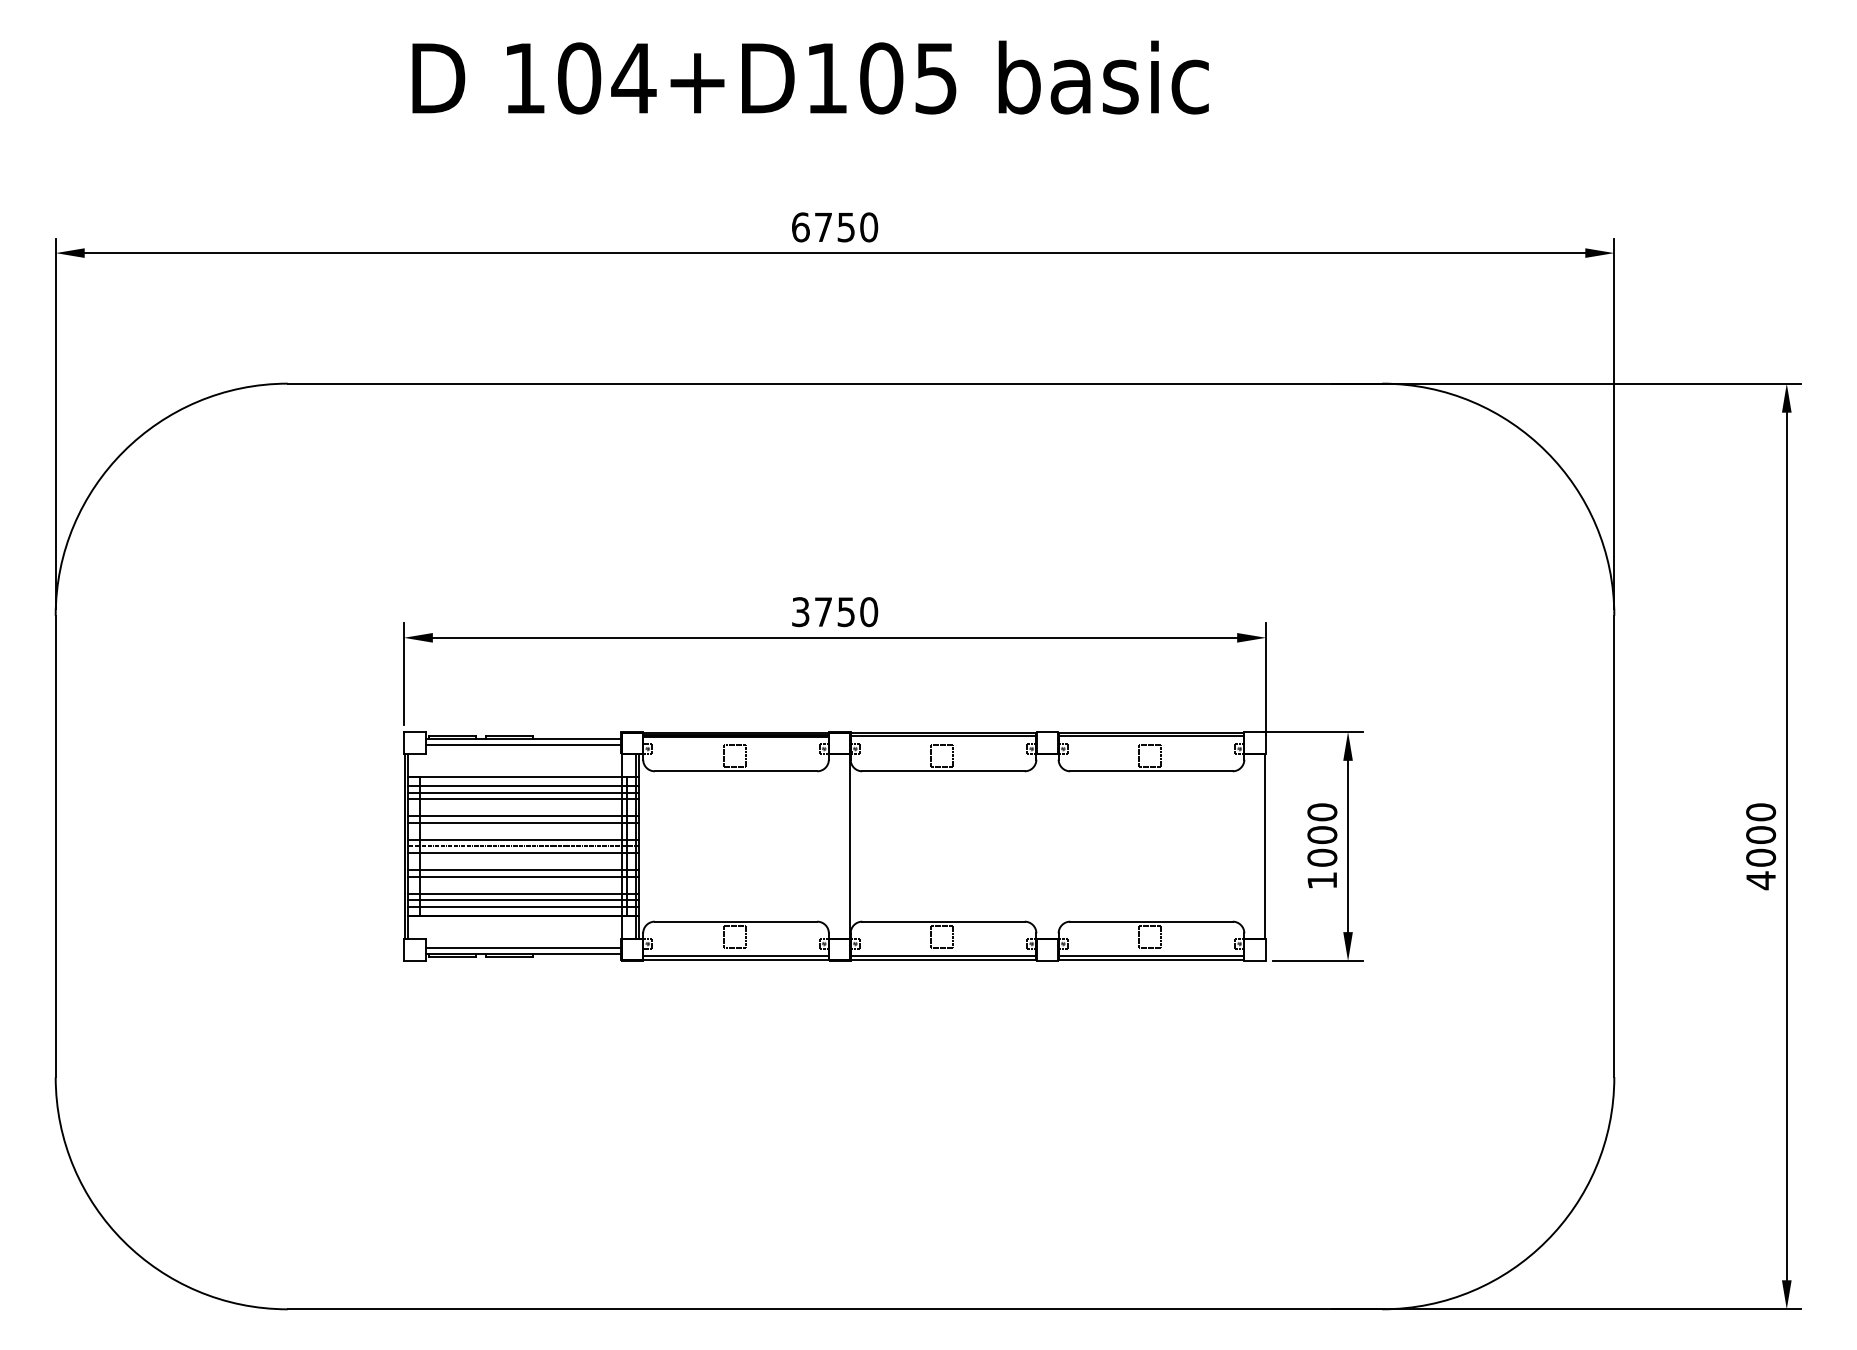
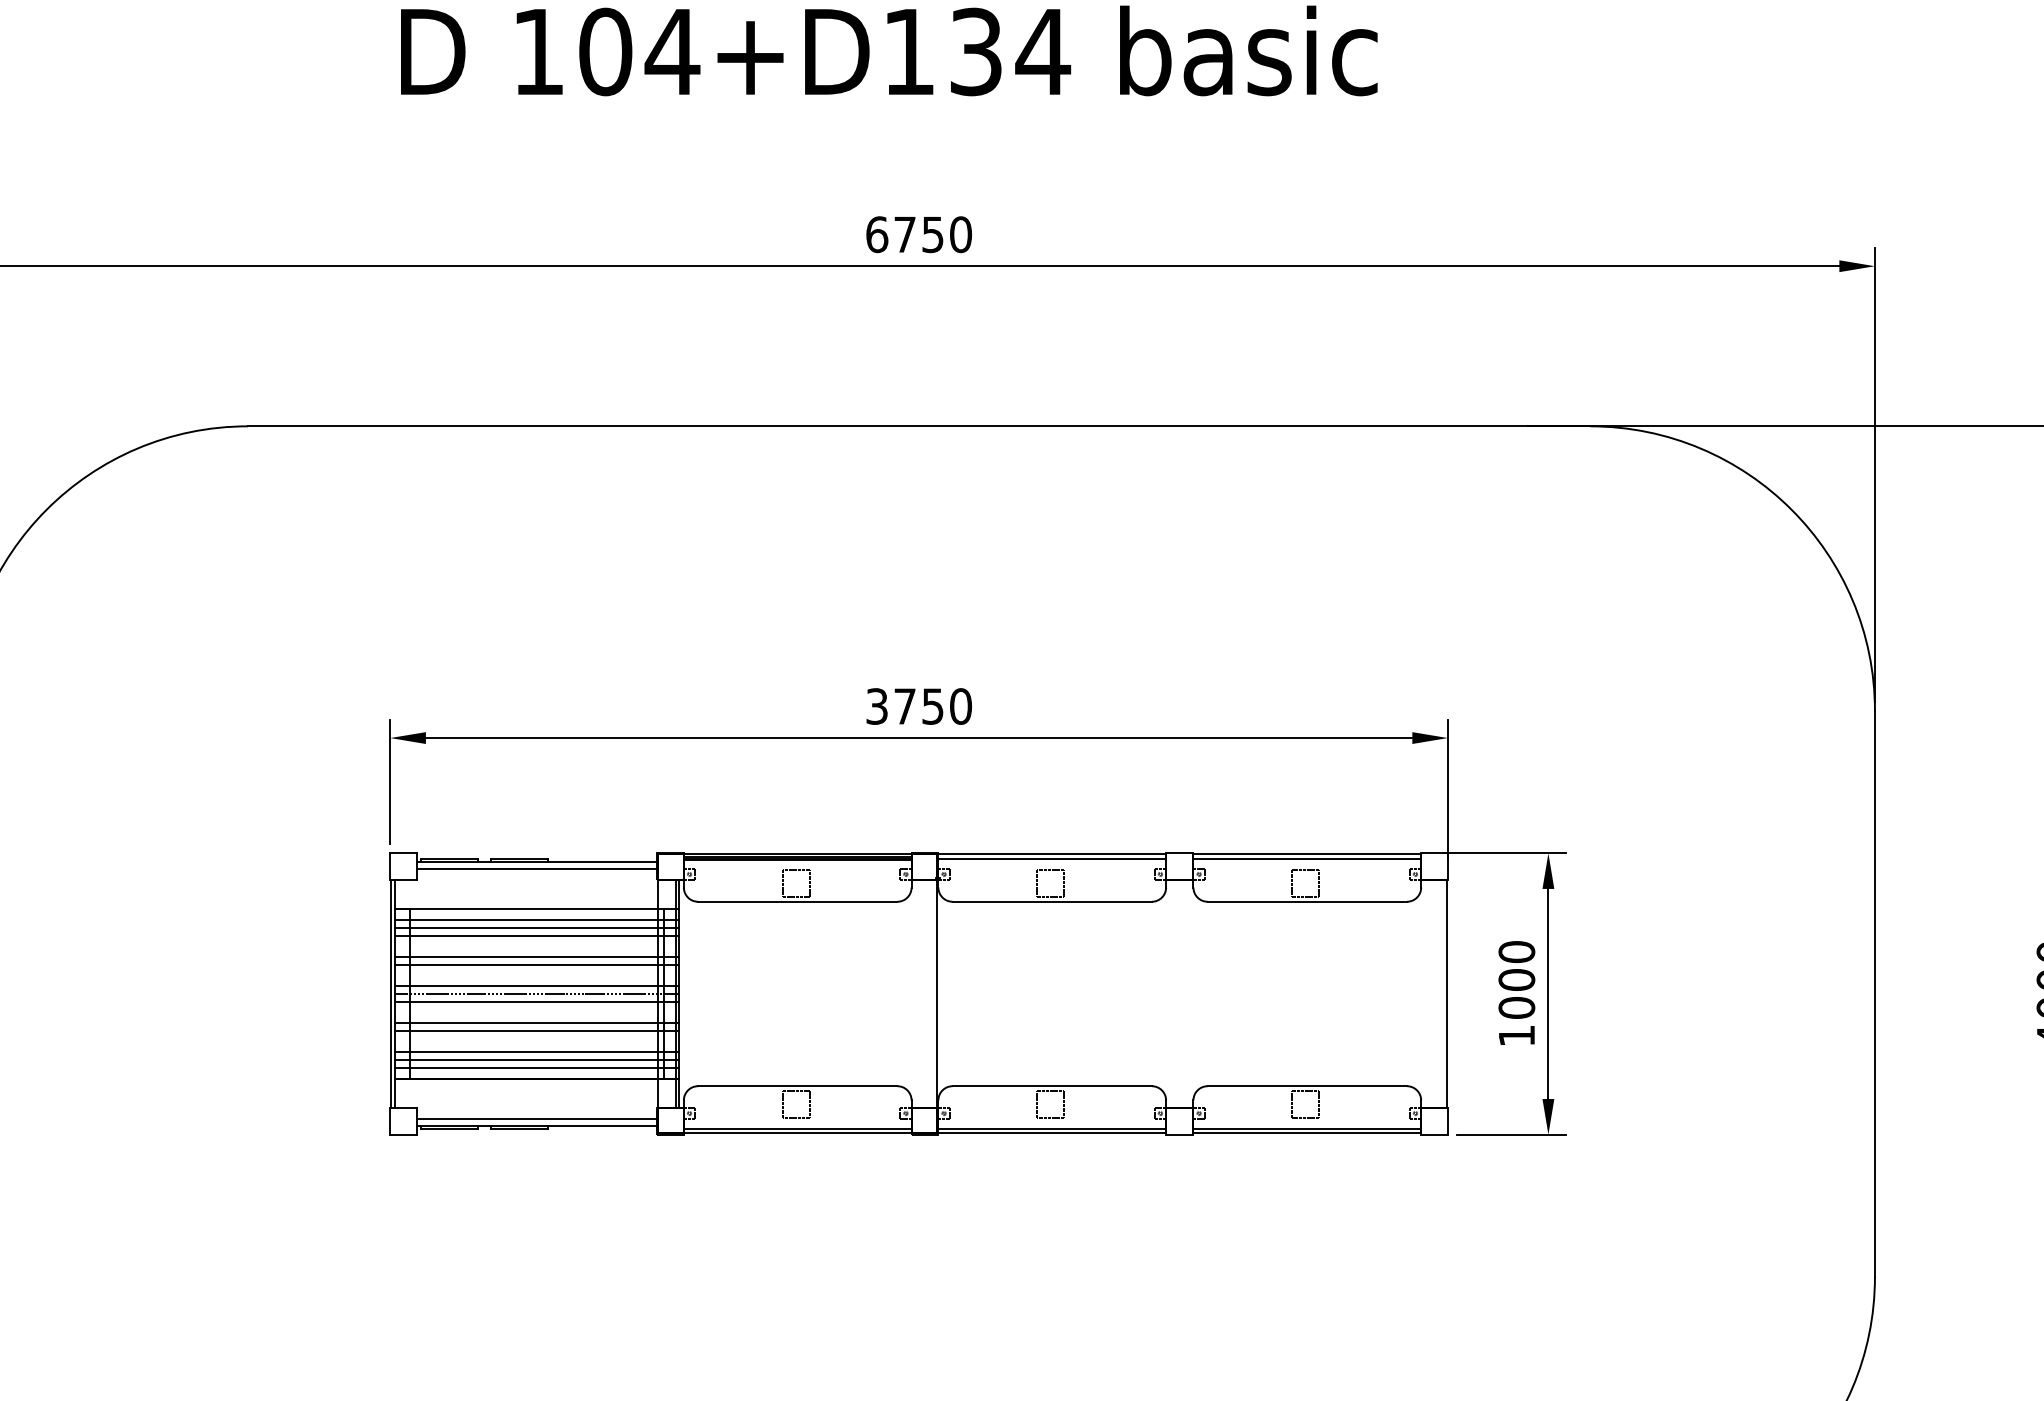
text: (909, 78) -> (1010, 52), 104+D105 -> 104+D134

